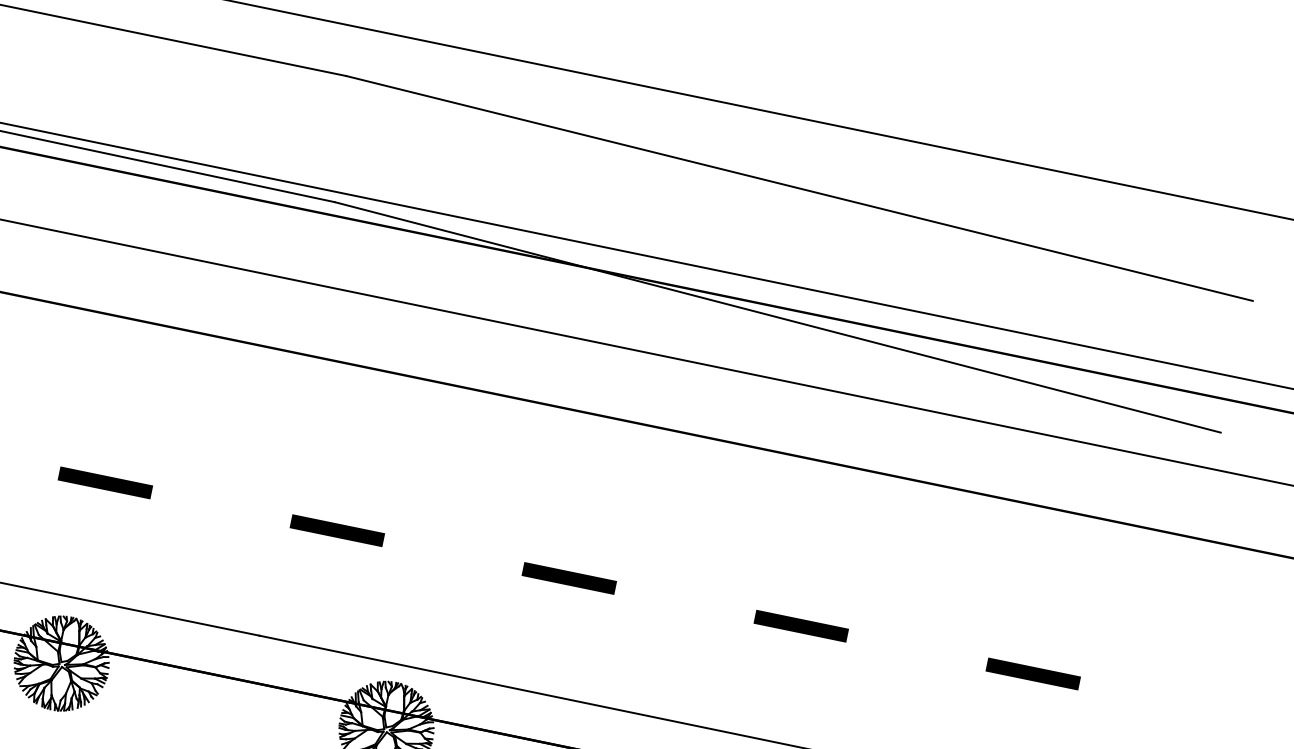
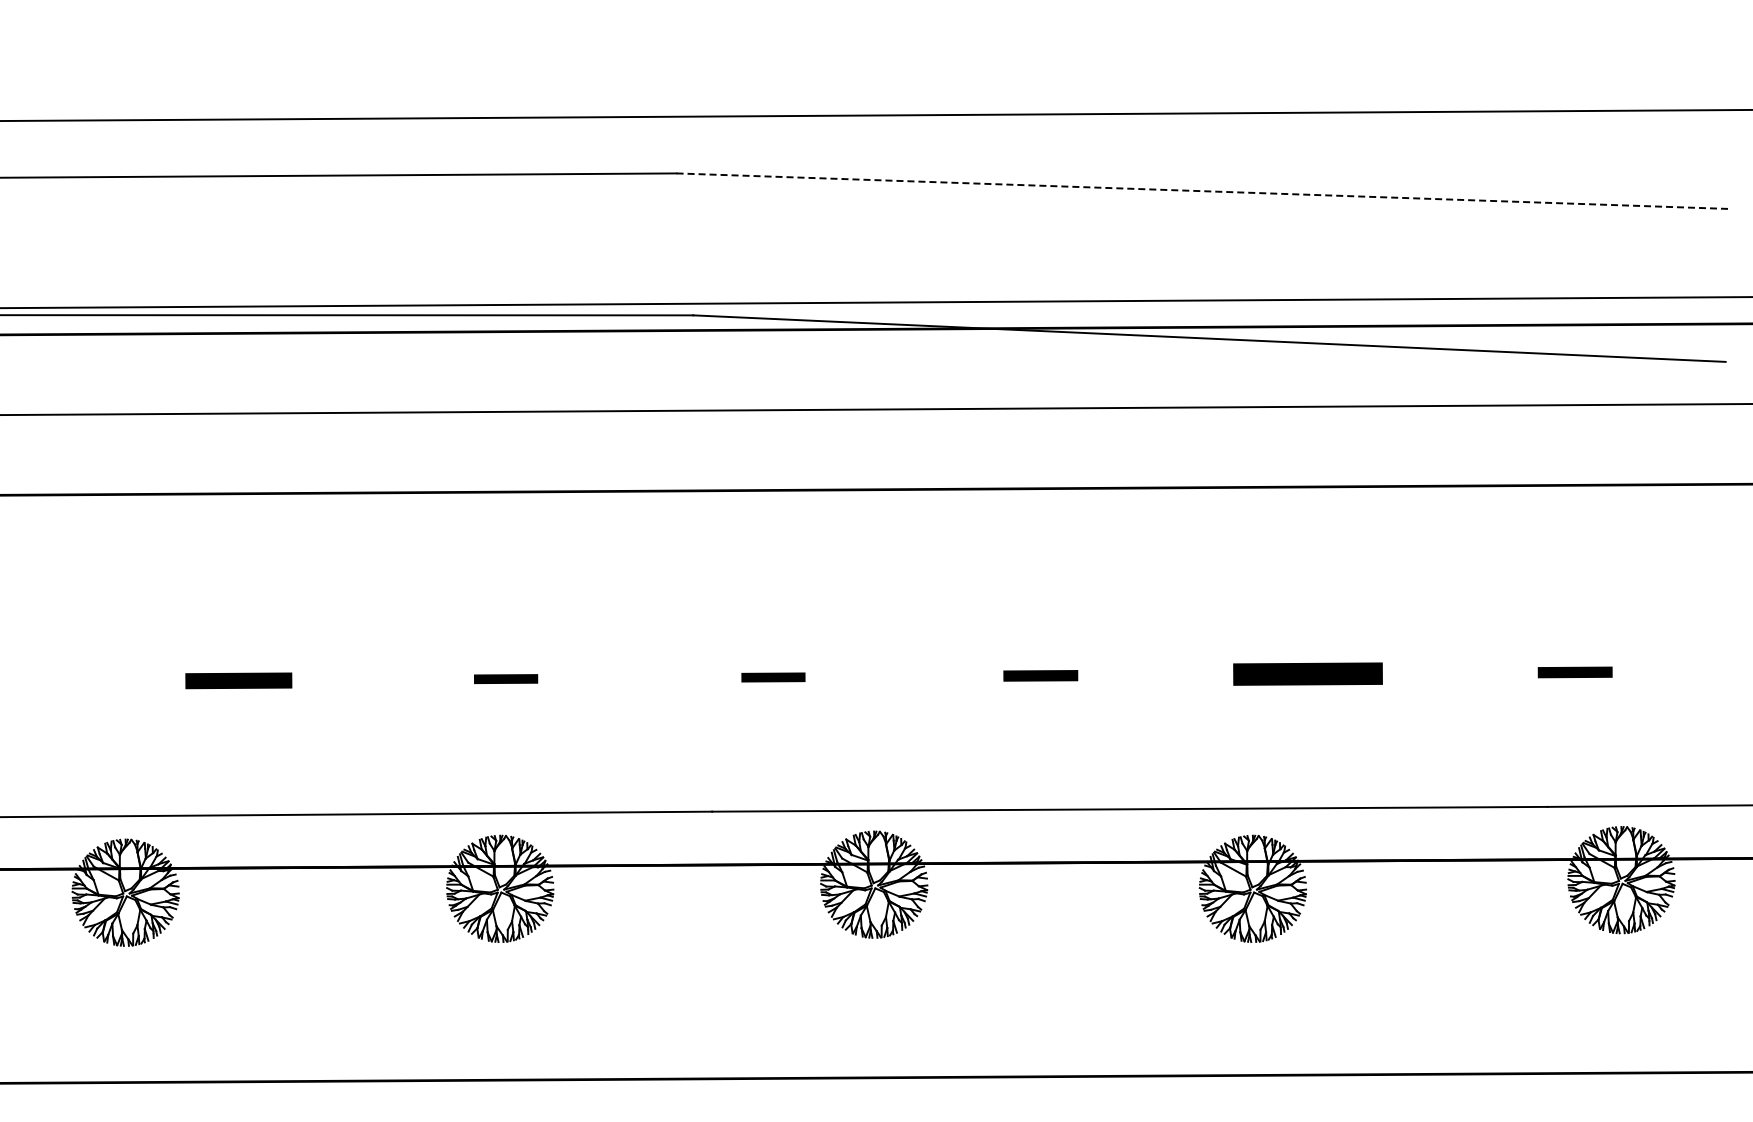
line: (799, 188) -> (1203, 191), solid -> dashed
part: (104, 482) -> (505, 678), size x0.6
part: (337, 530) -> (773, 677), size x0.6
part: (569, 578) -> (1040, 675), size x0.7
part: (800, 625) -> (1307, 673), size x1.4
part: (1032, 673) -> (1574, 672), size x0.7

